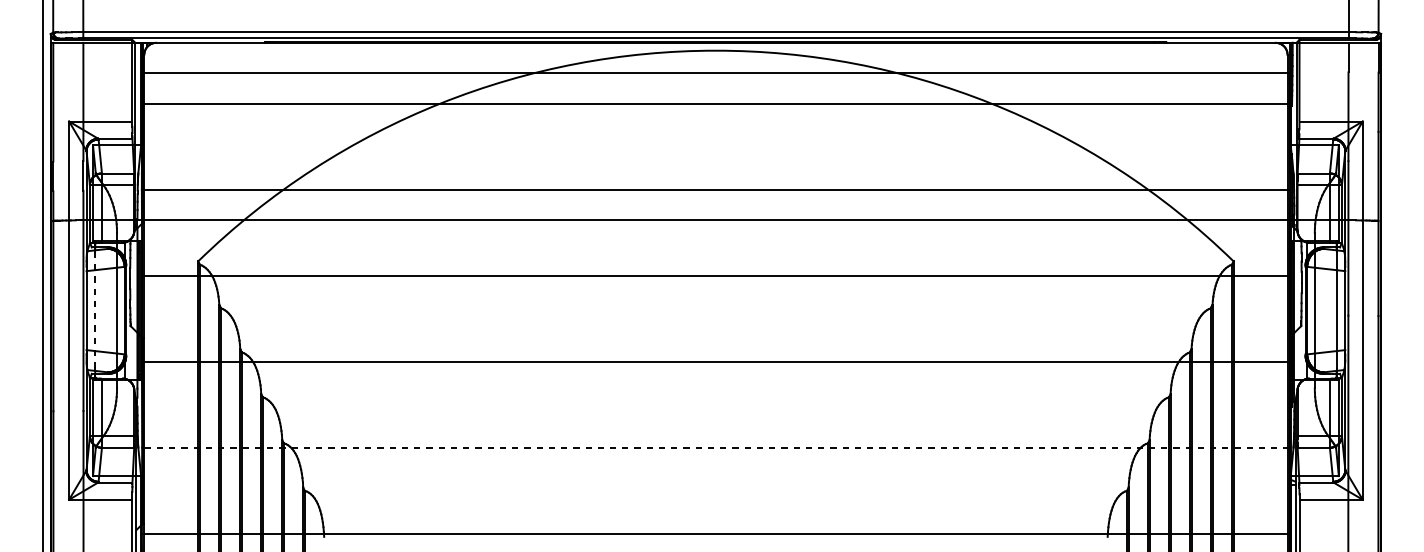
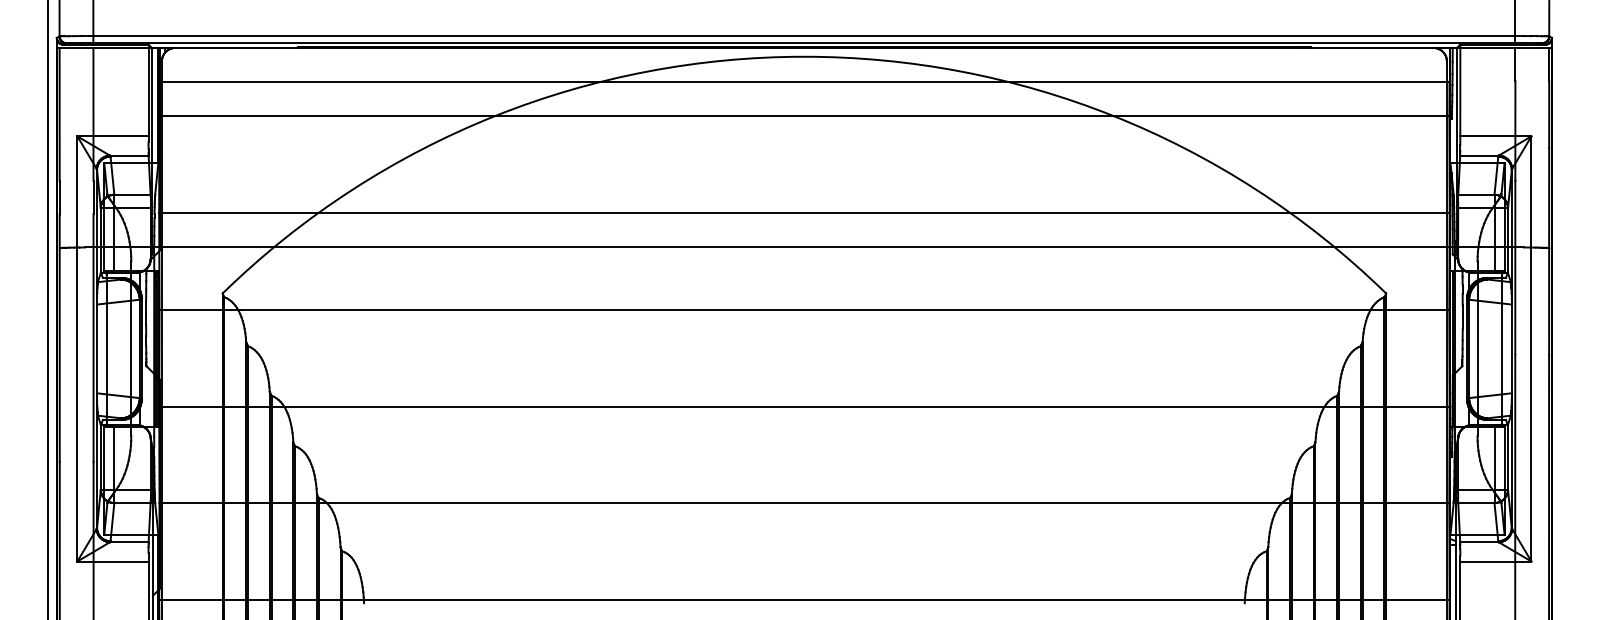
line: (94, 310) -> (106, 348), dashed -> solid
line: (716, 448) -> (804, 503), dashed -> solid

